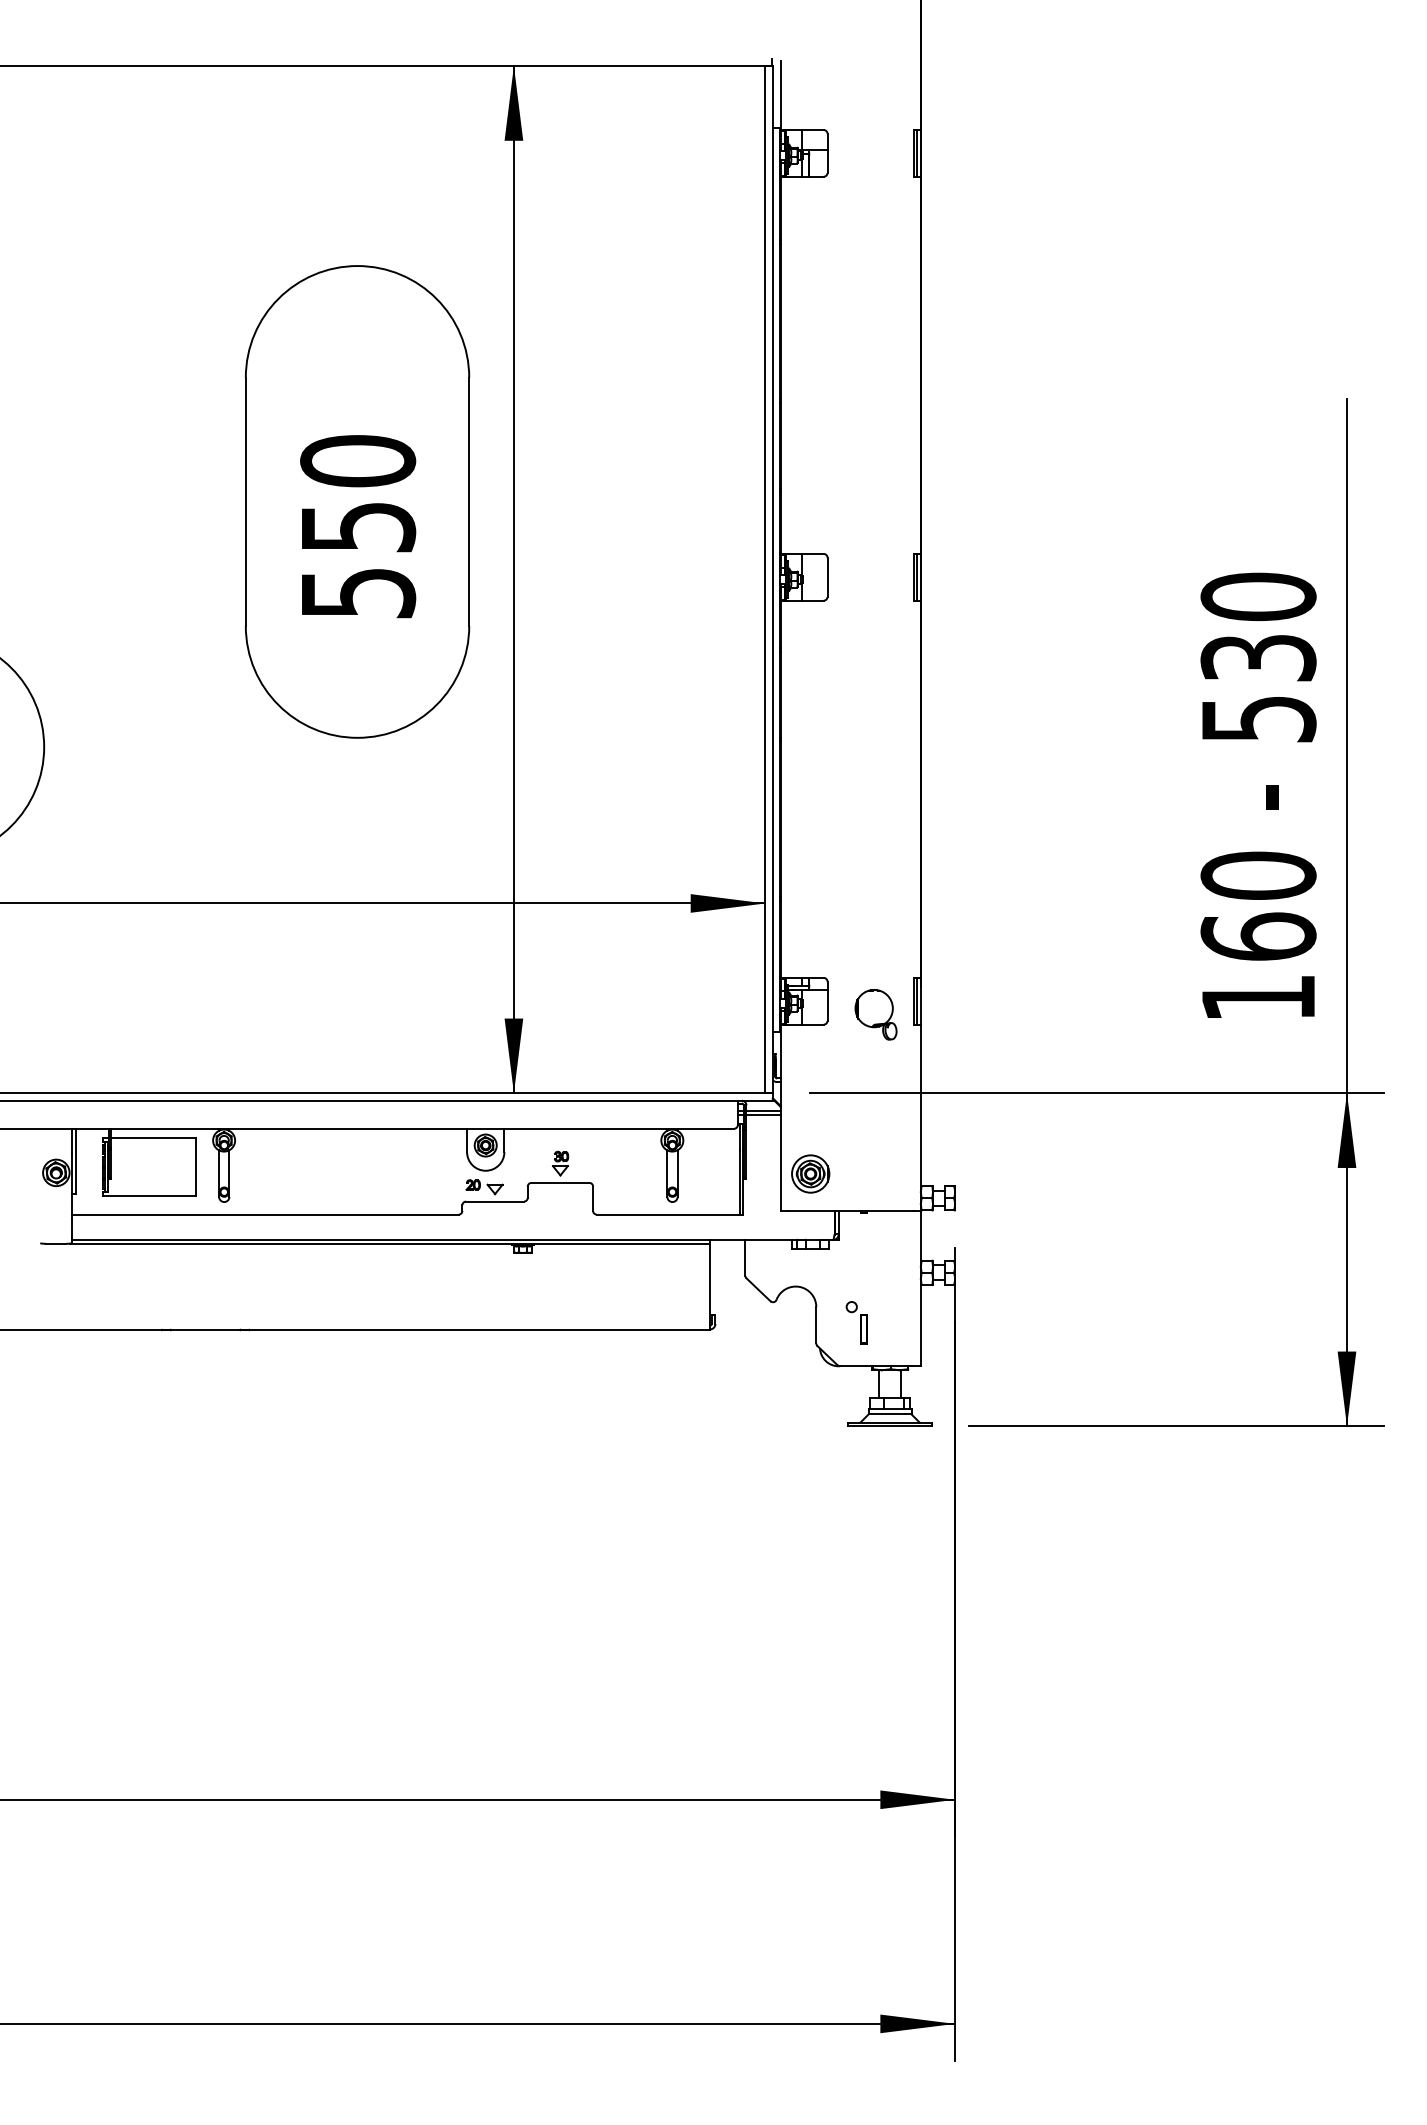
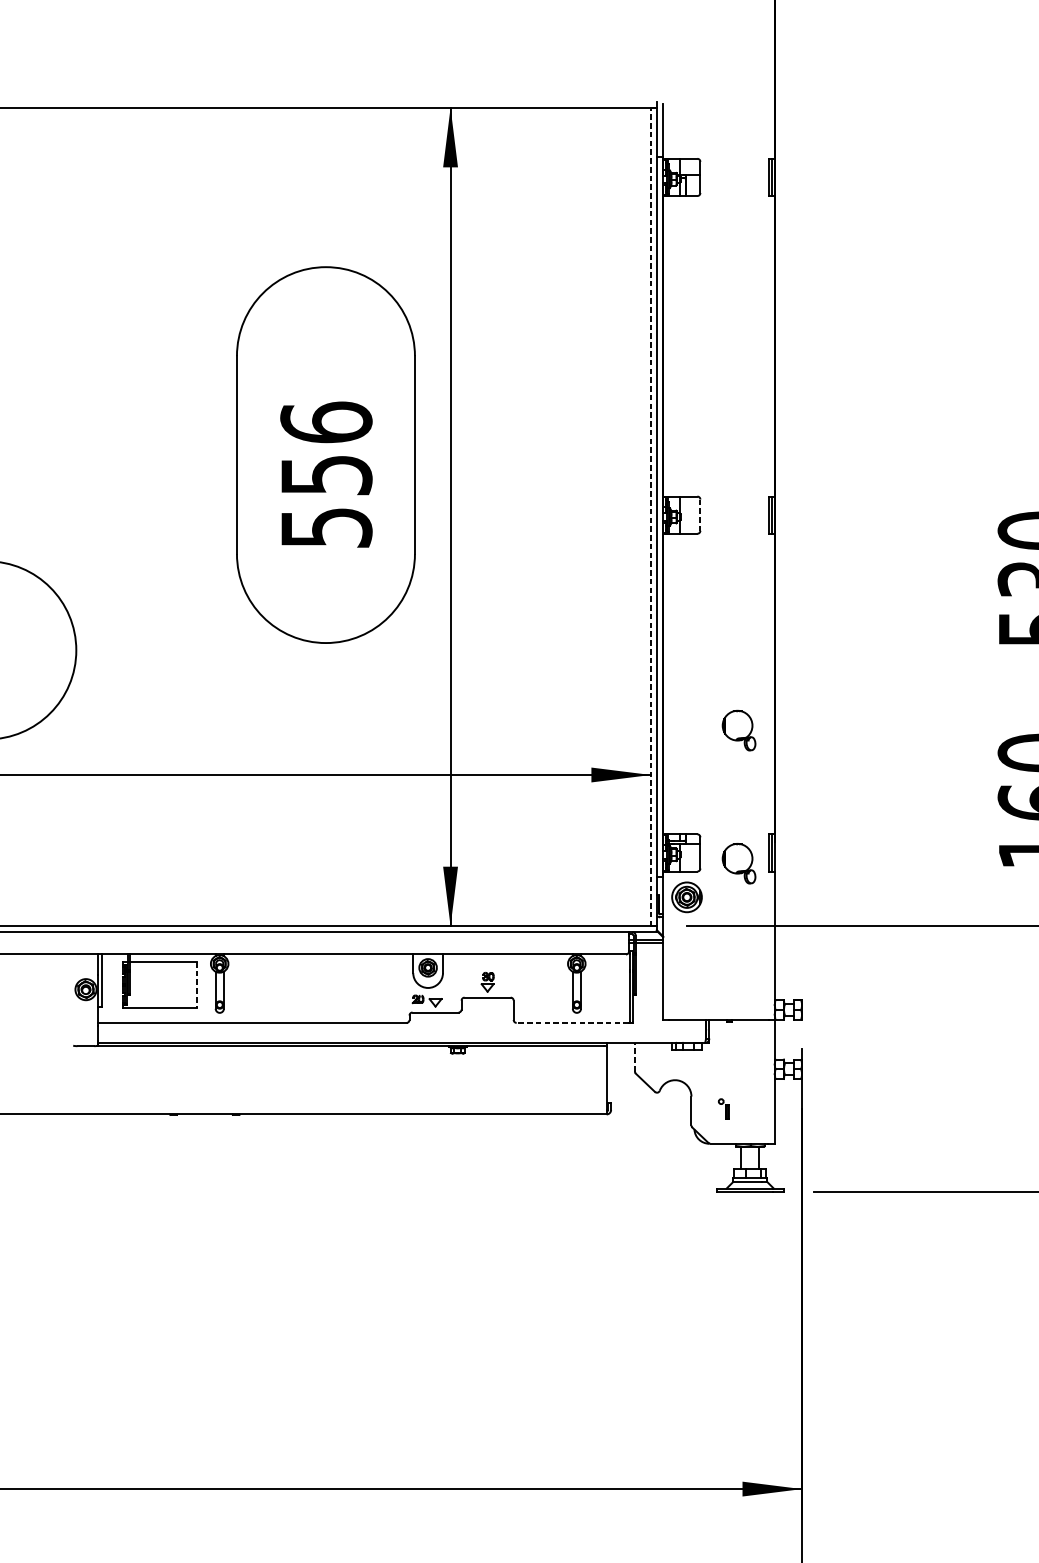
text: (358, 460) -> (326, 422), 550 -> 556
line: (827, 577) -> (700, 515), solid -> dashed
line: (765, 579) -> (651, 516), solid -> dashed
part: (875, 847) -> (738, 730), added
line: (196, 1167) -> (197, 985), solid -> dashed
part: (810, 1173) -> (686, 896), moved
line: (667, 1214) -> (572, 1022), solid -> dashed
line: (745, 1257) -> (635, 1057), solid -> dashed
part: (856, 1322) -> (723, 1108), size x0.6

